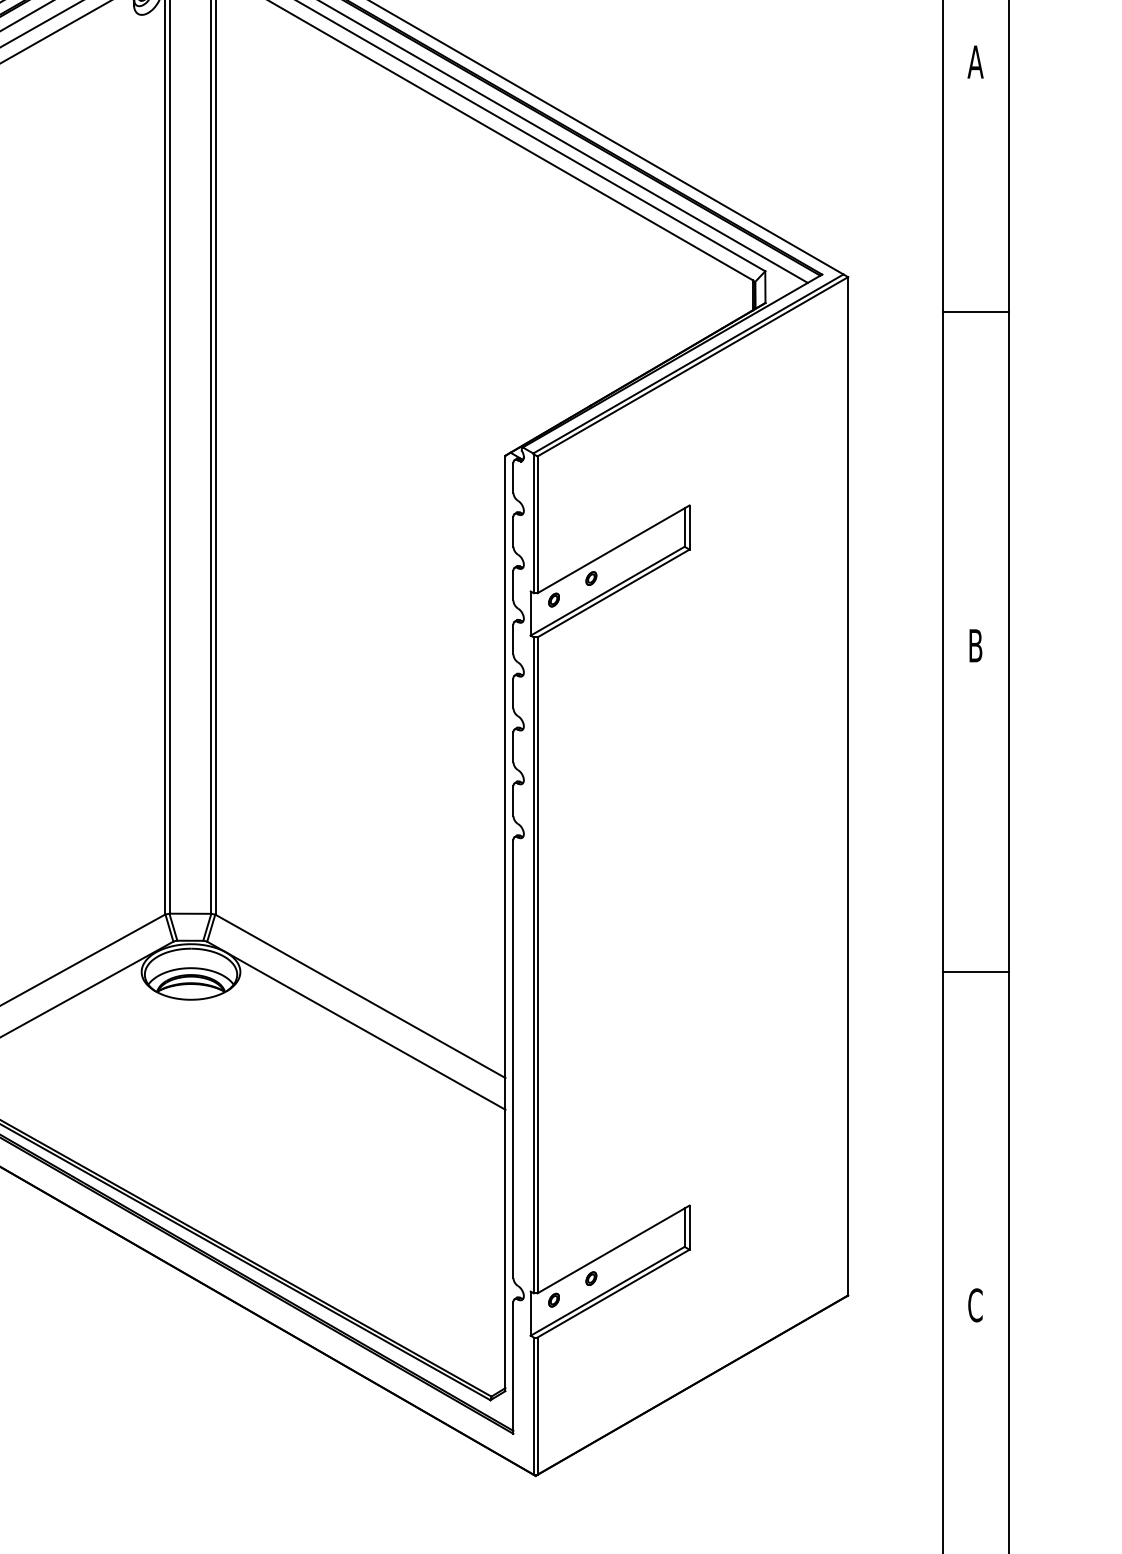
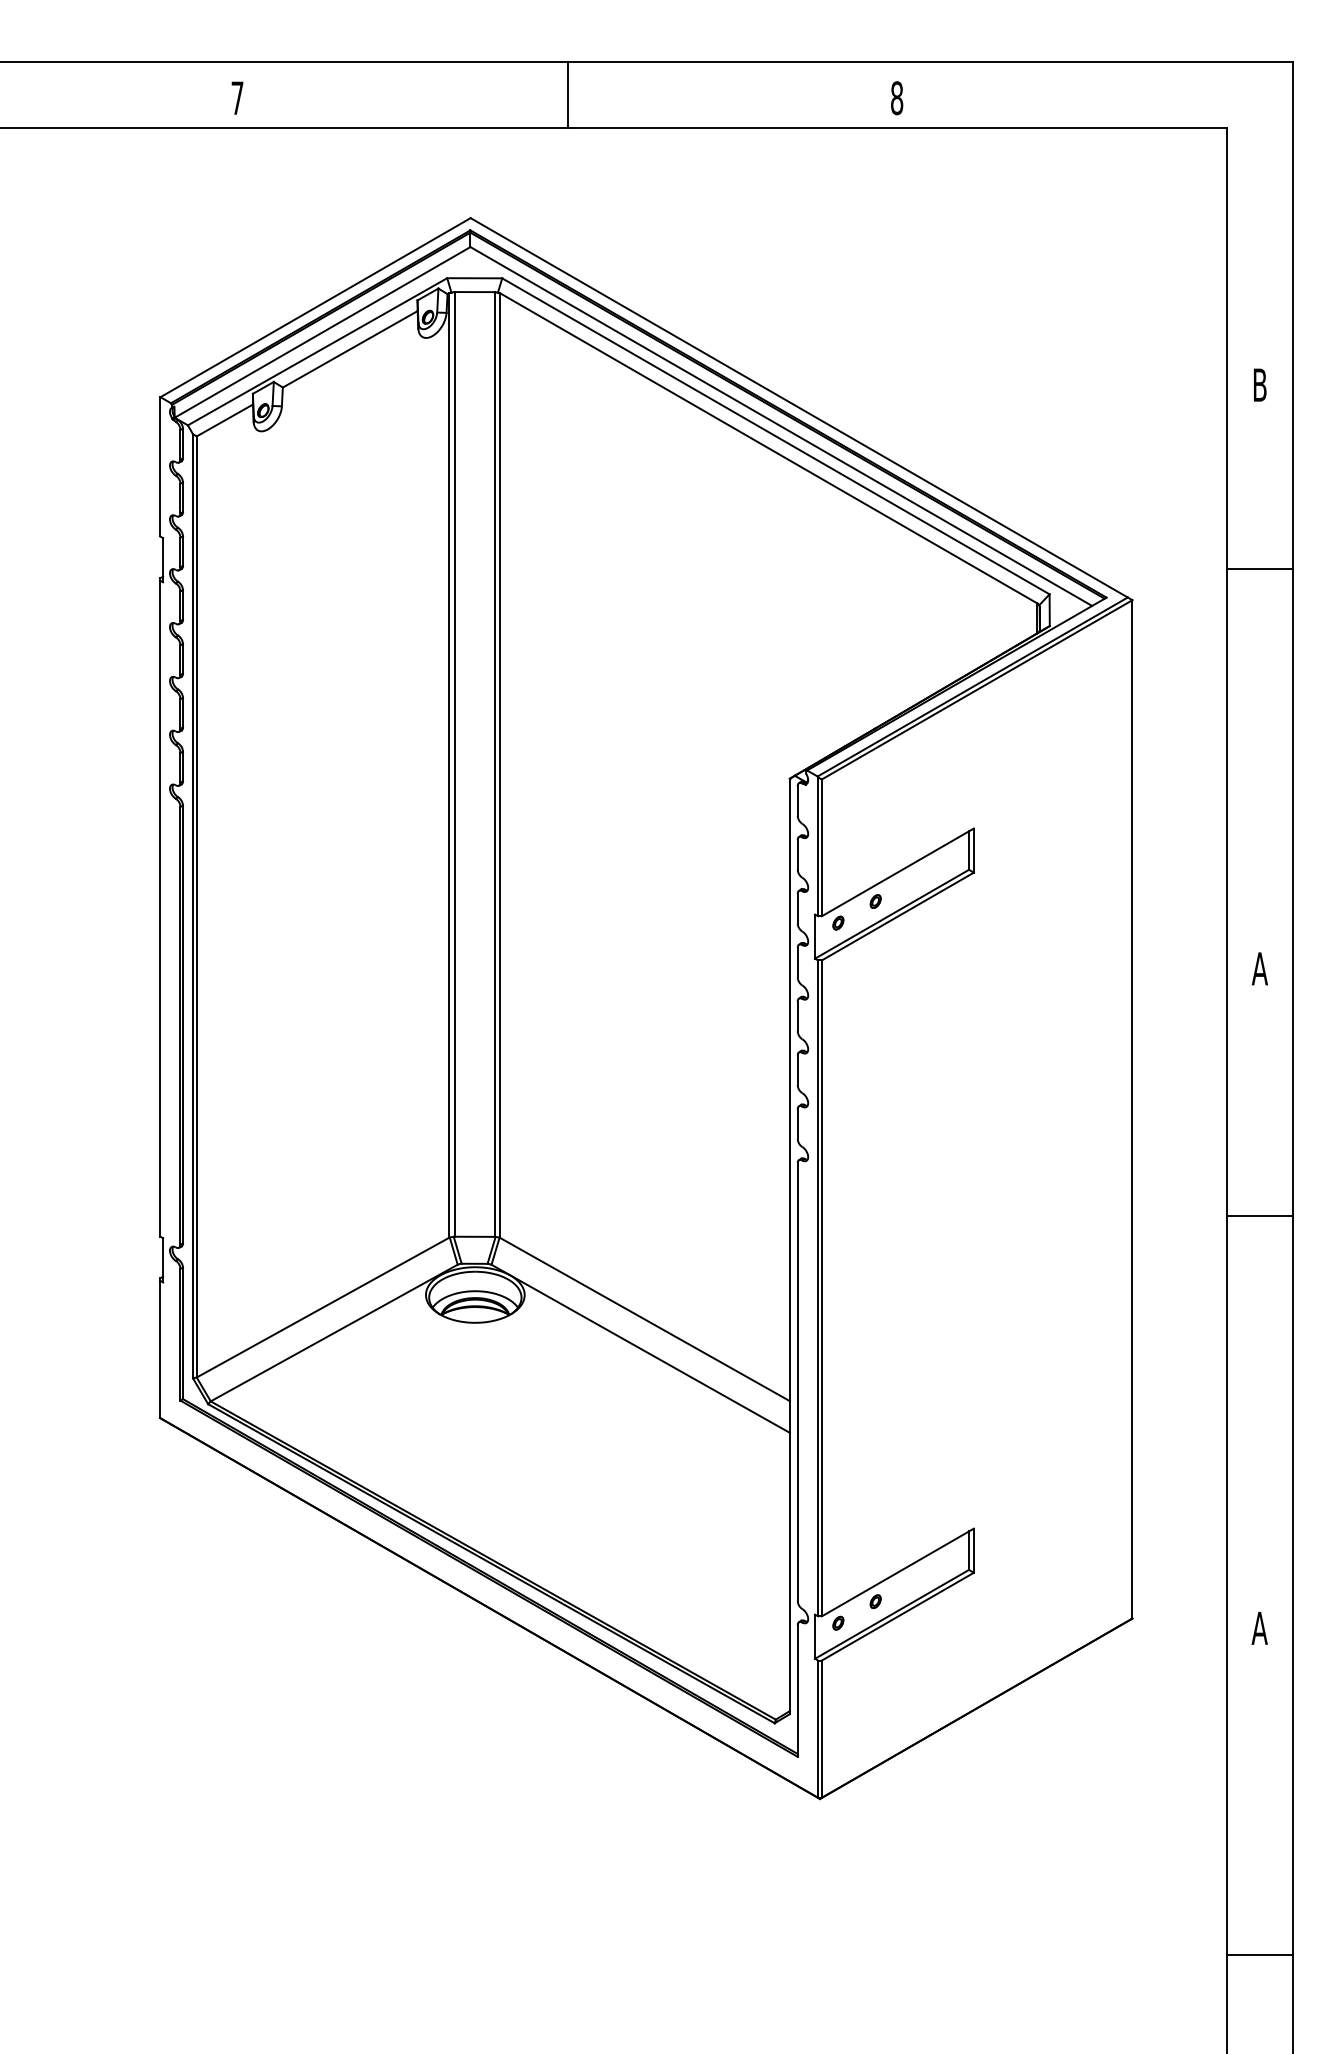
text: (975, 61) -> (1259, 384), A -> B
line: (976, 312) -> (1260, 569), moved
text: (975, 645) -> (1259, 968), B -> A
line: (976, 971) -> (1260, 1215), moved
text: (975, 1305) -> (1259, 1628), C -> A

